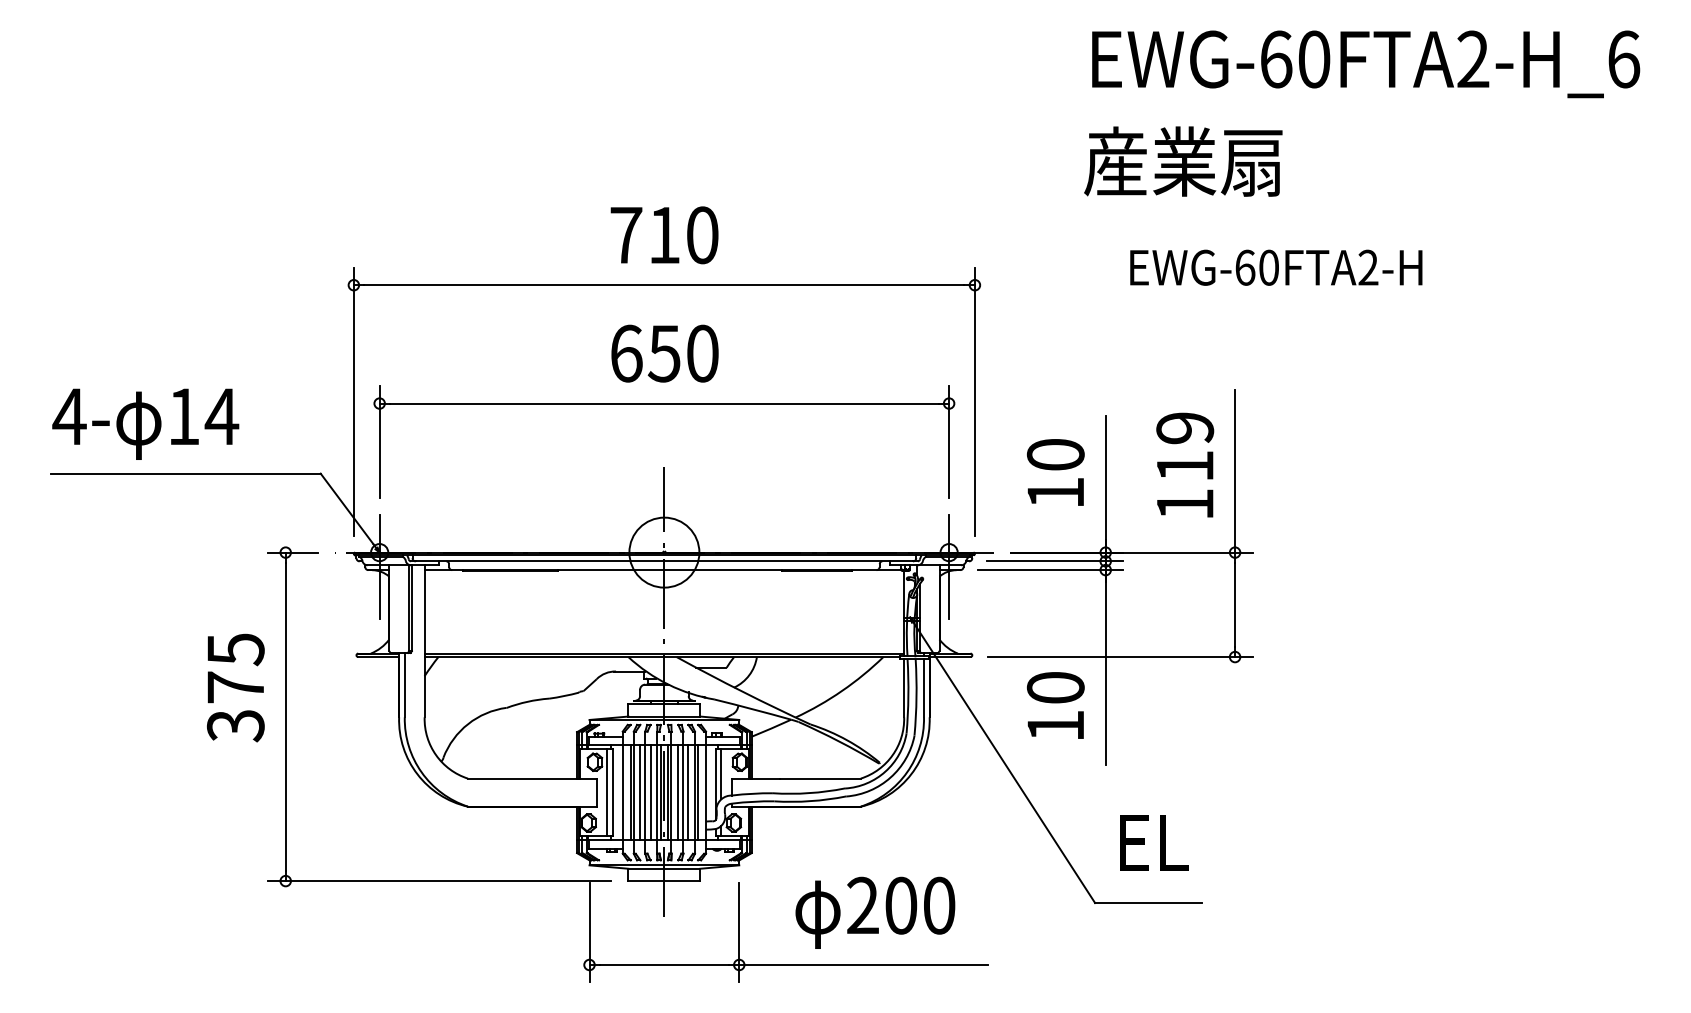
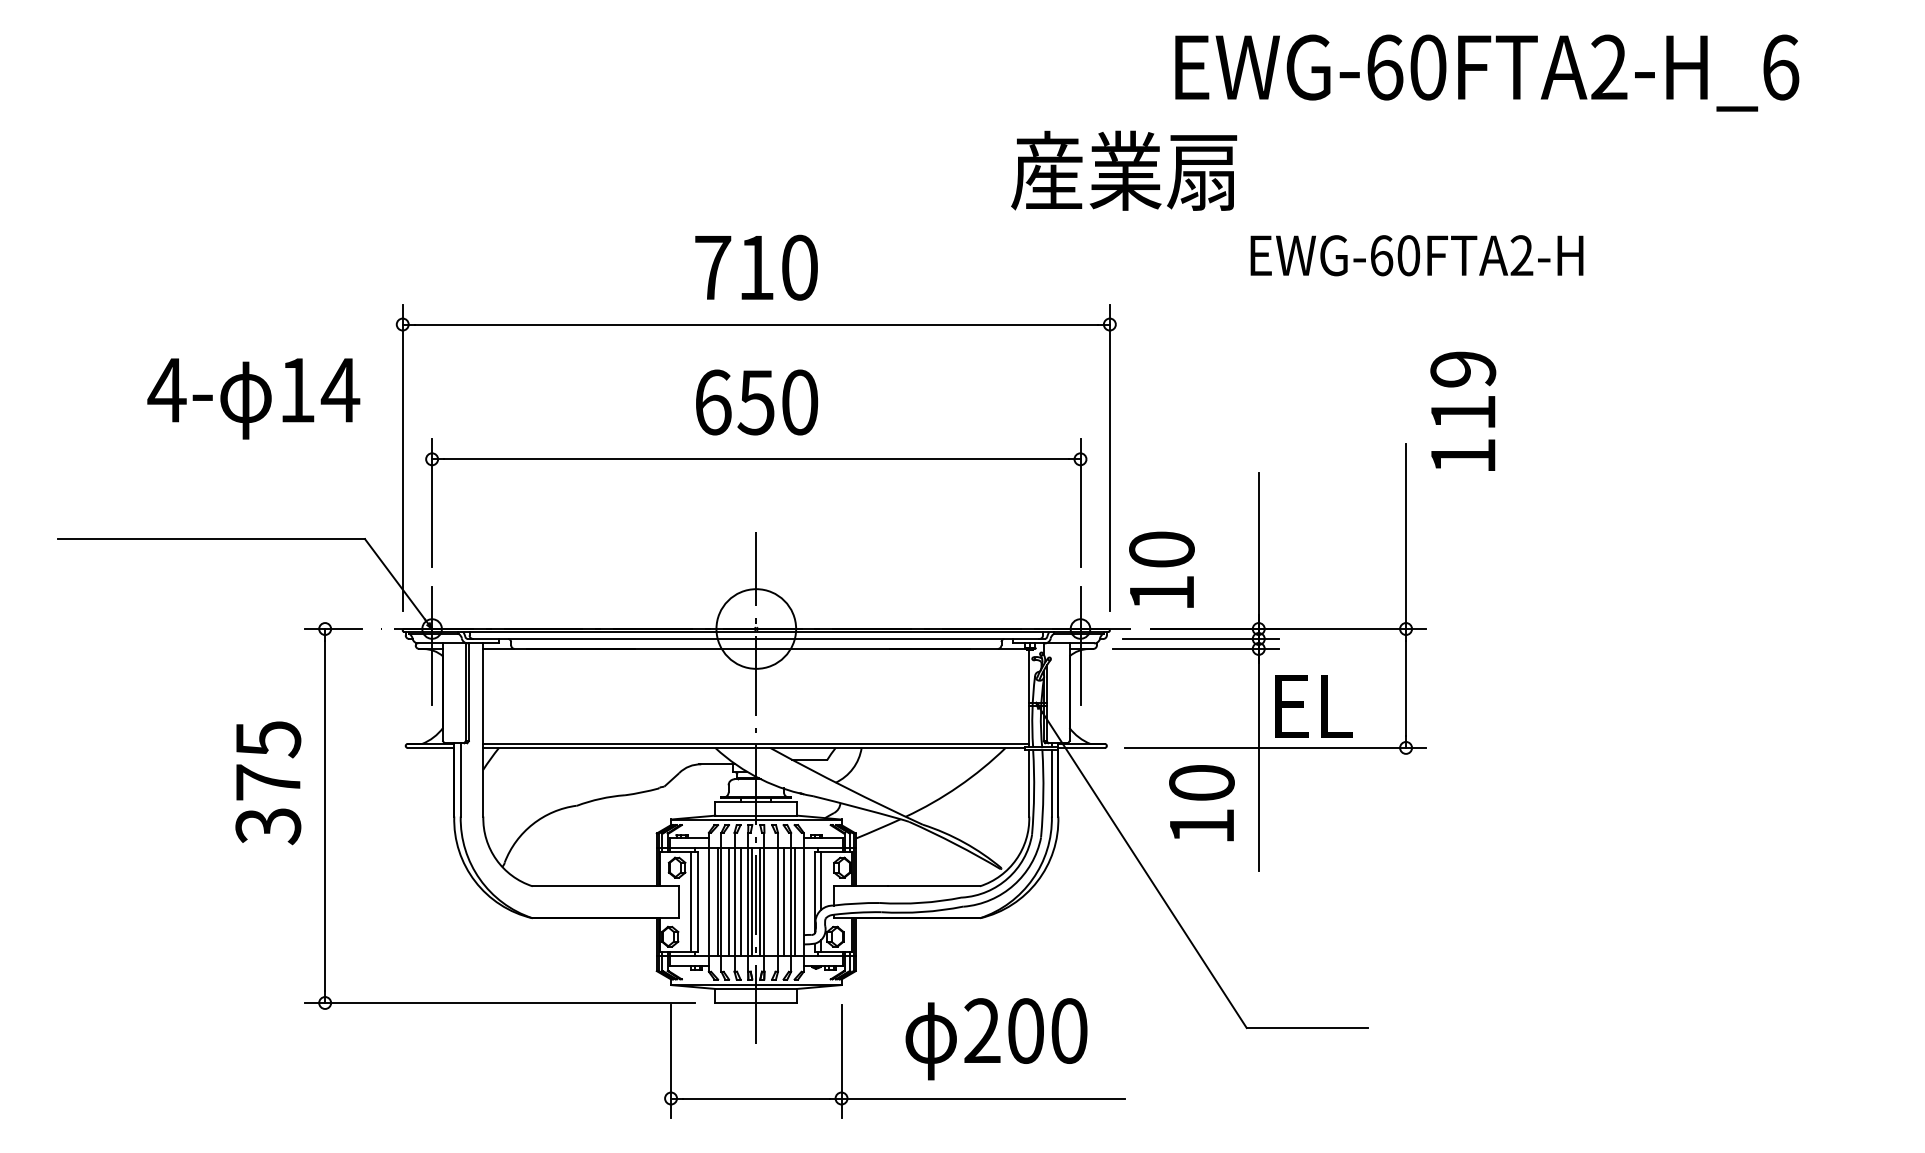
text: (1366, 63) -> (1487, 72), moved
text: (1183, 161) -> (1124, 170), moved
text: (1275, 267) -> (1416, 255), moved
text: (145, 423) -> (253, 398), moved
text: (1185, 464) -> (1463, 410), moved
text: (1055, 472) -> (1161, 569), moved
line: (678, 792) -> (772, 902), removed
text: (1153, 842) -> (1313, 706), moved

